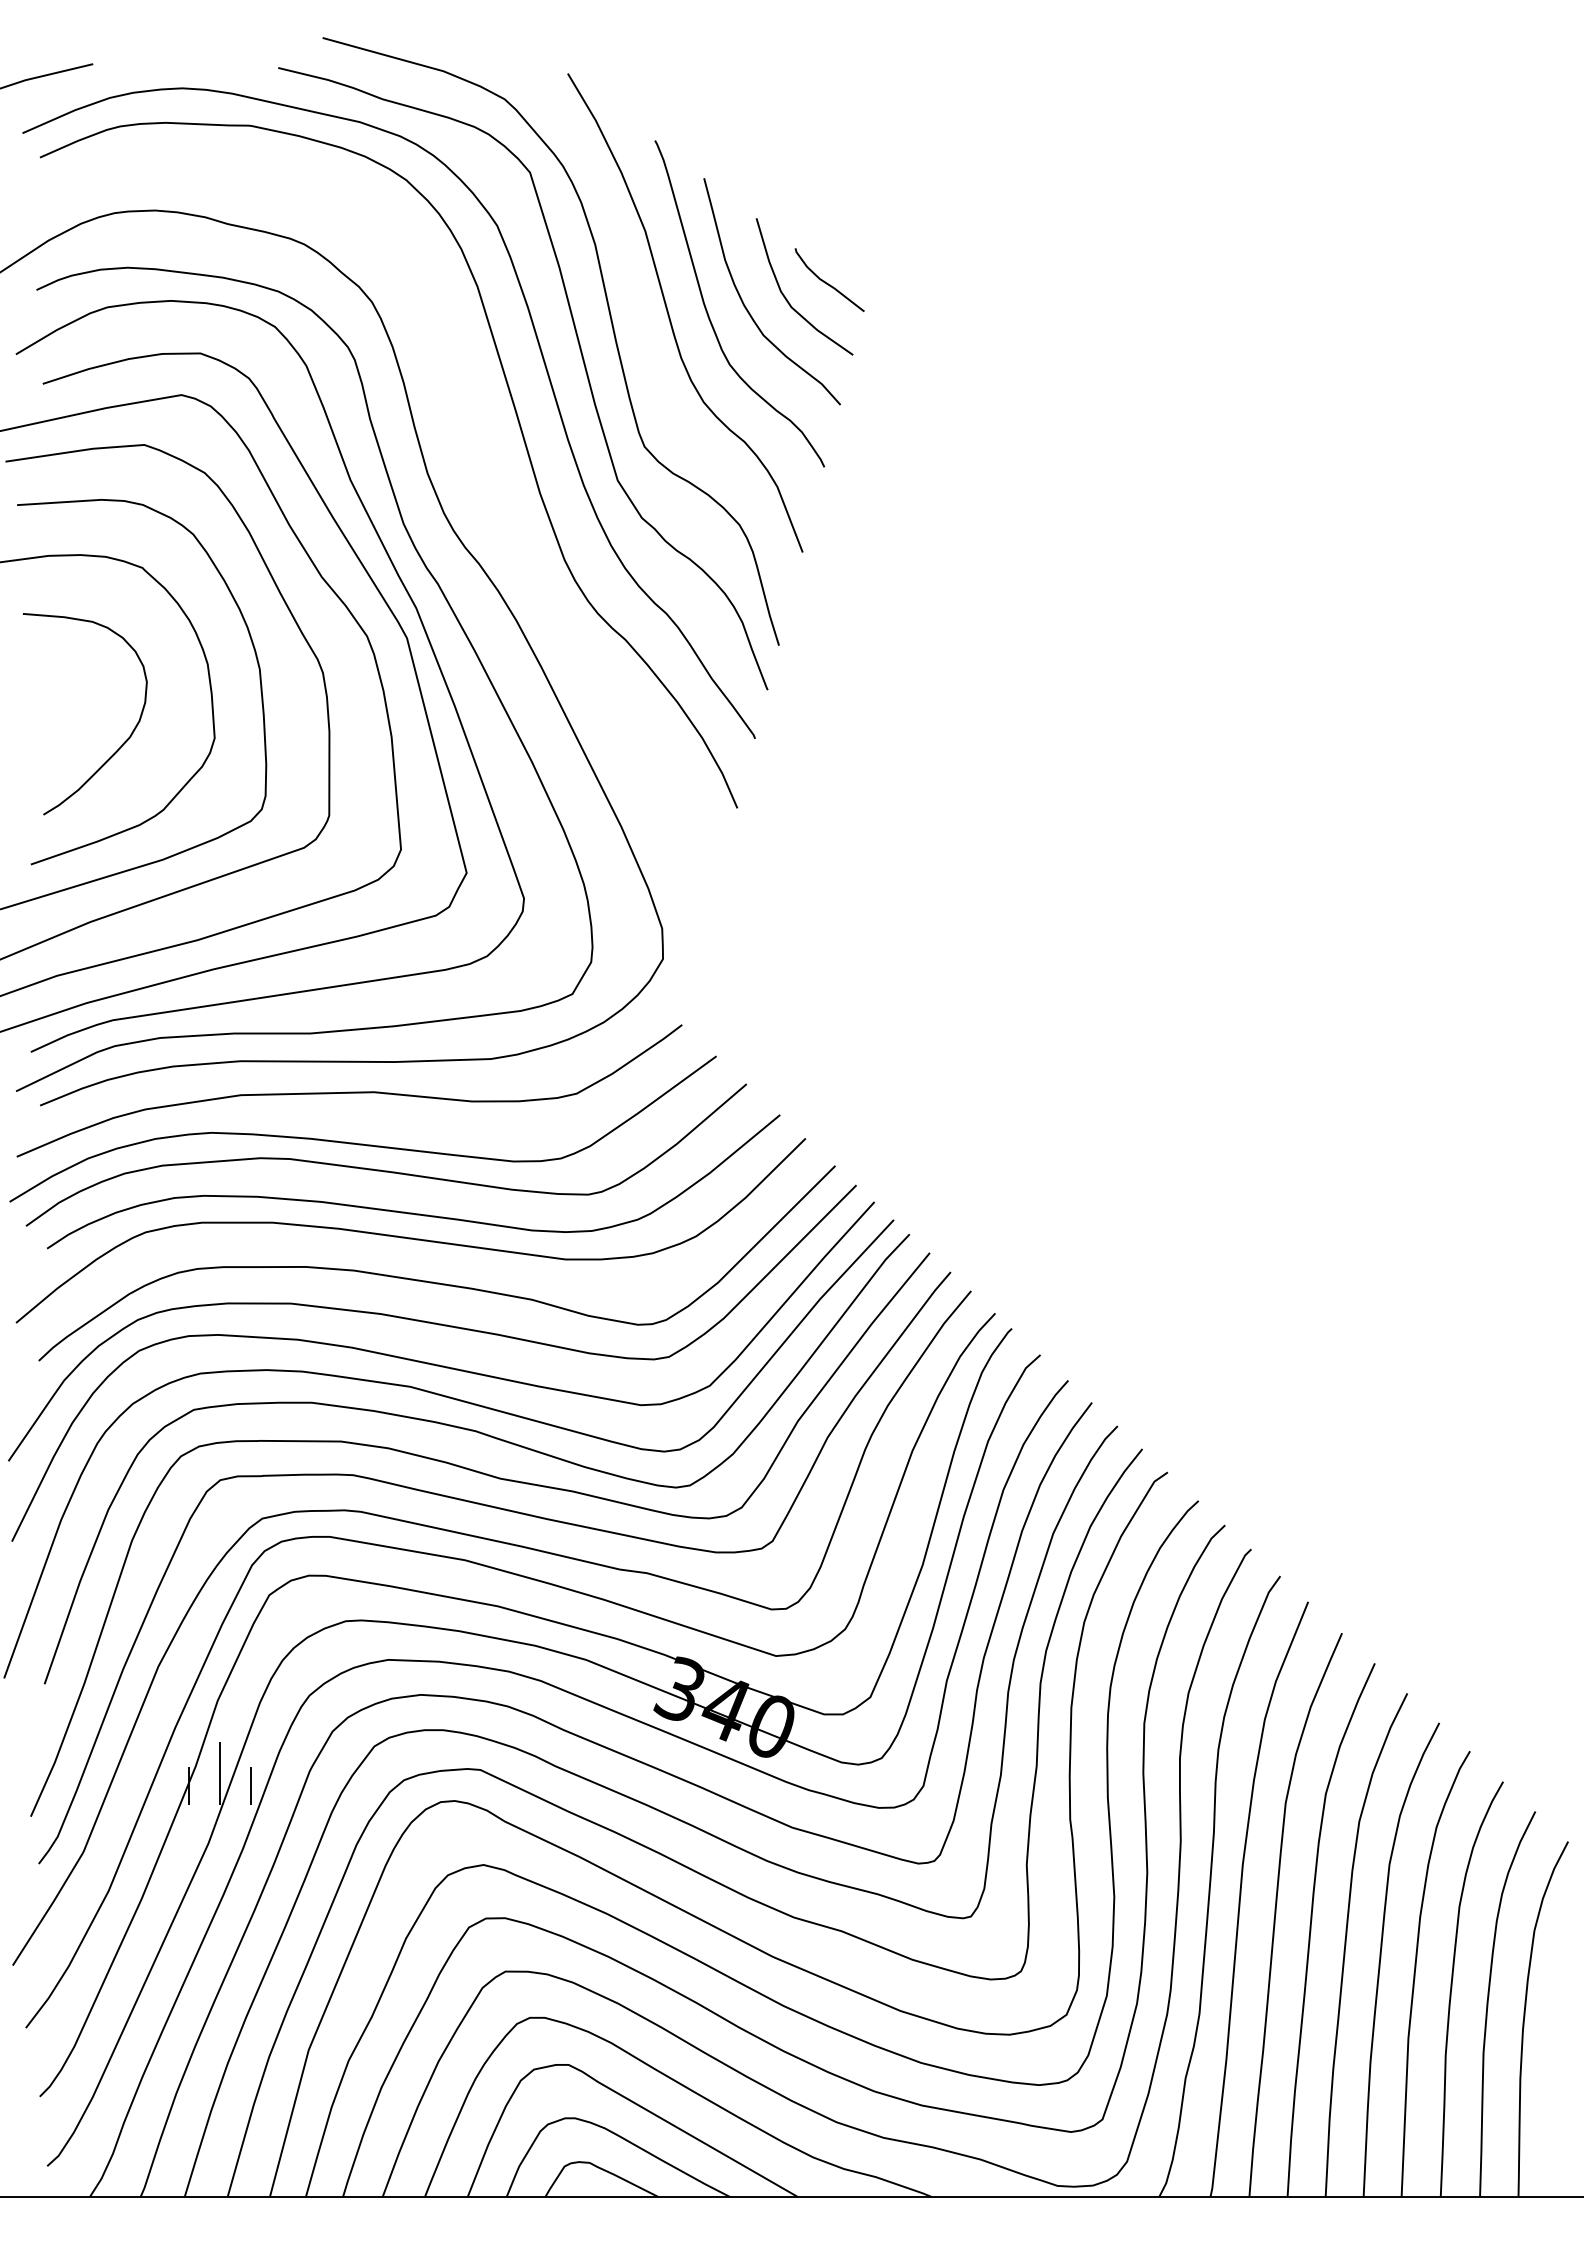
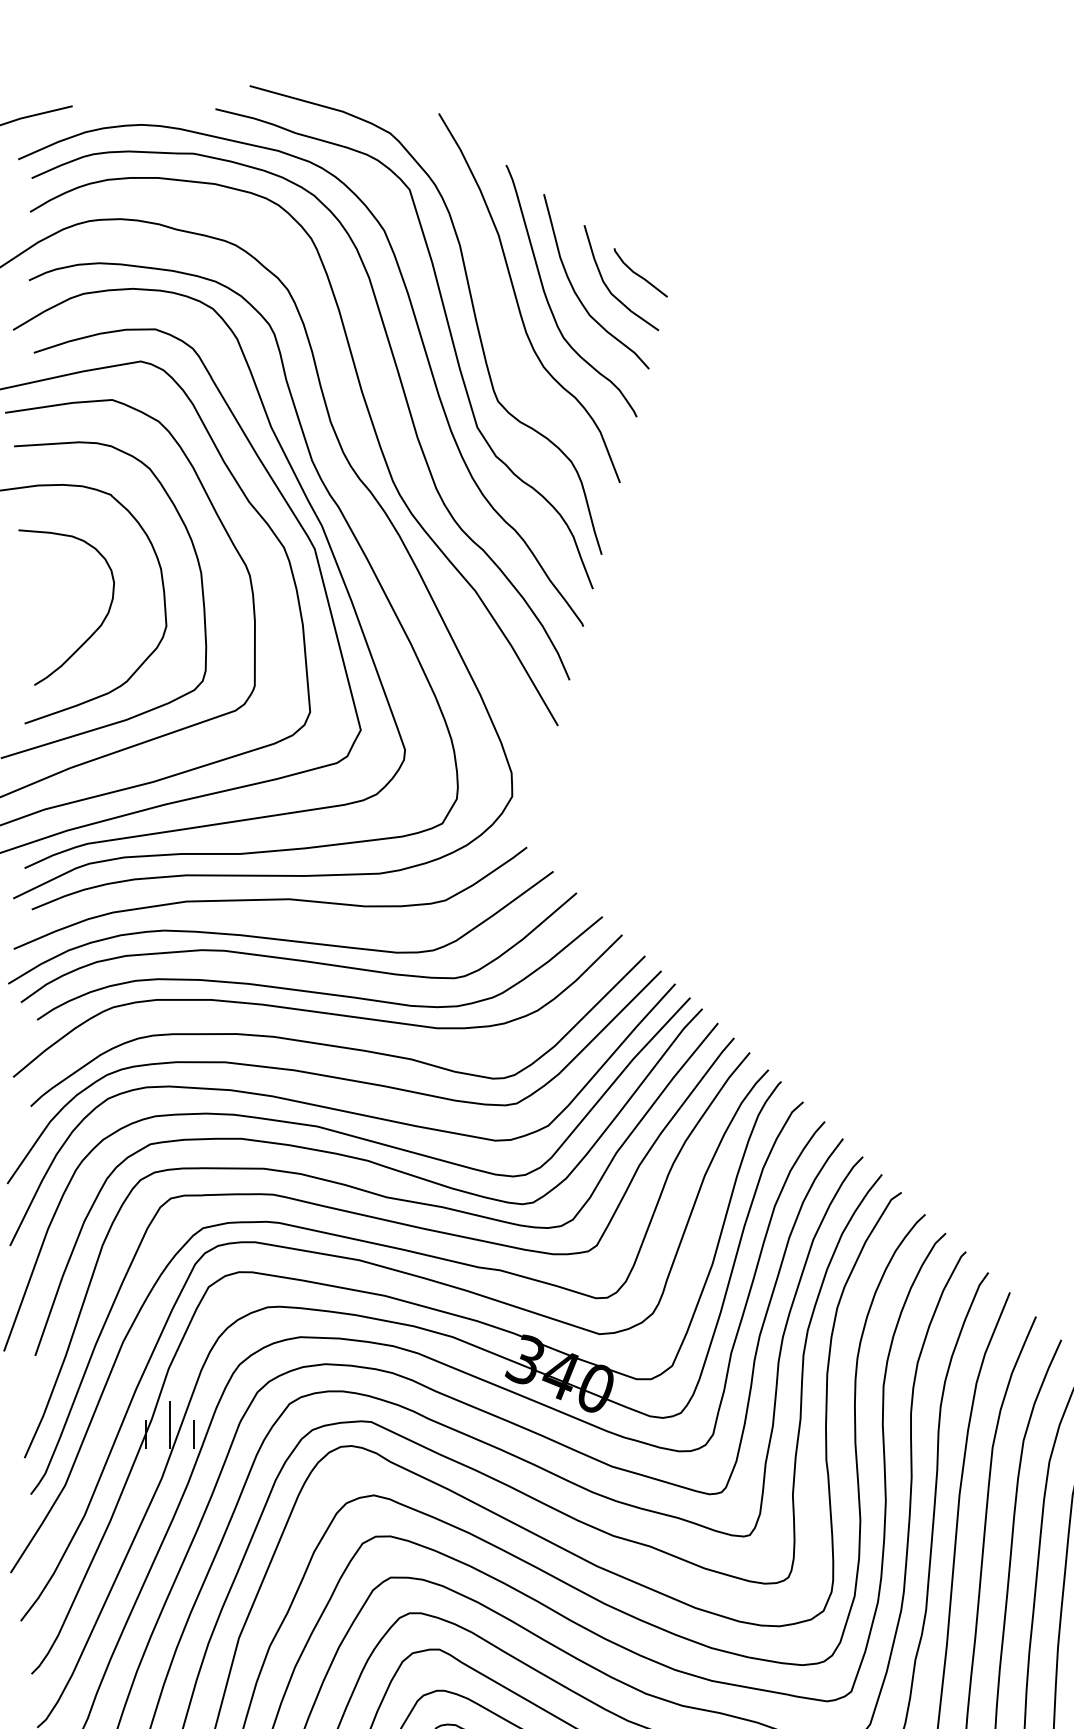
curve: (481, 477) -> (372, 425), added

